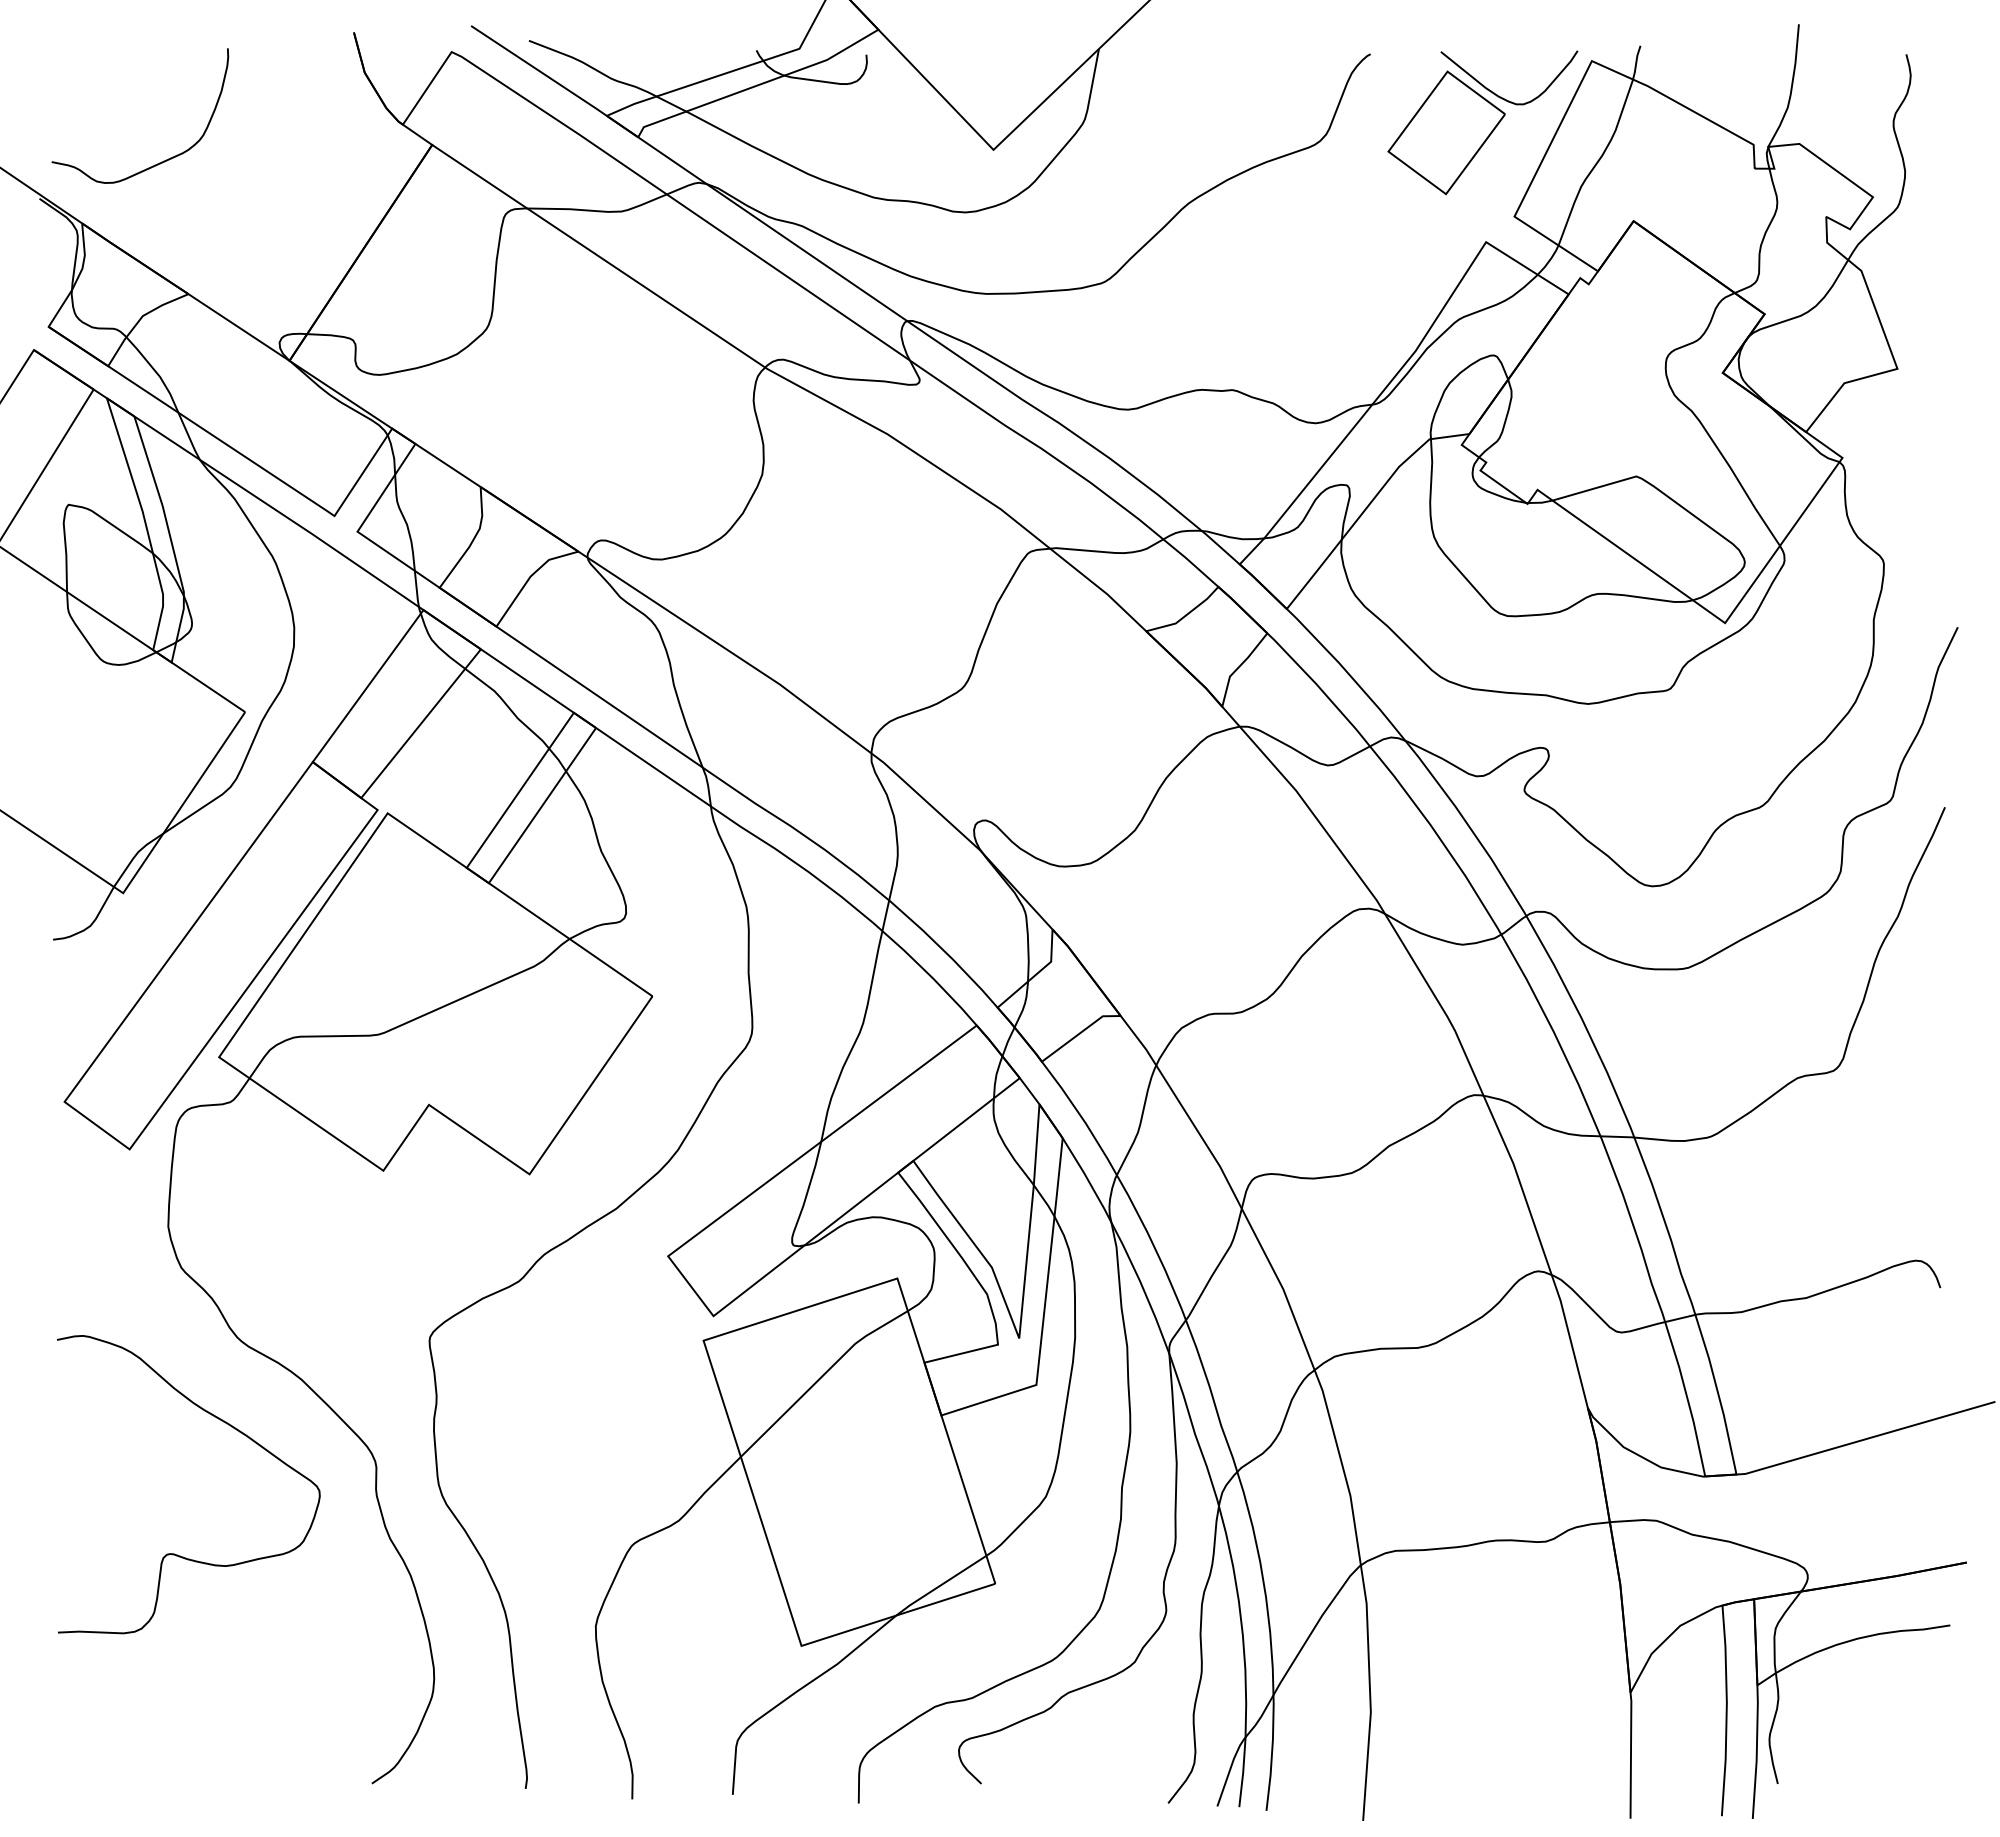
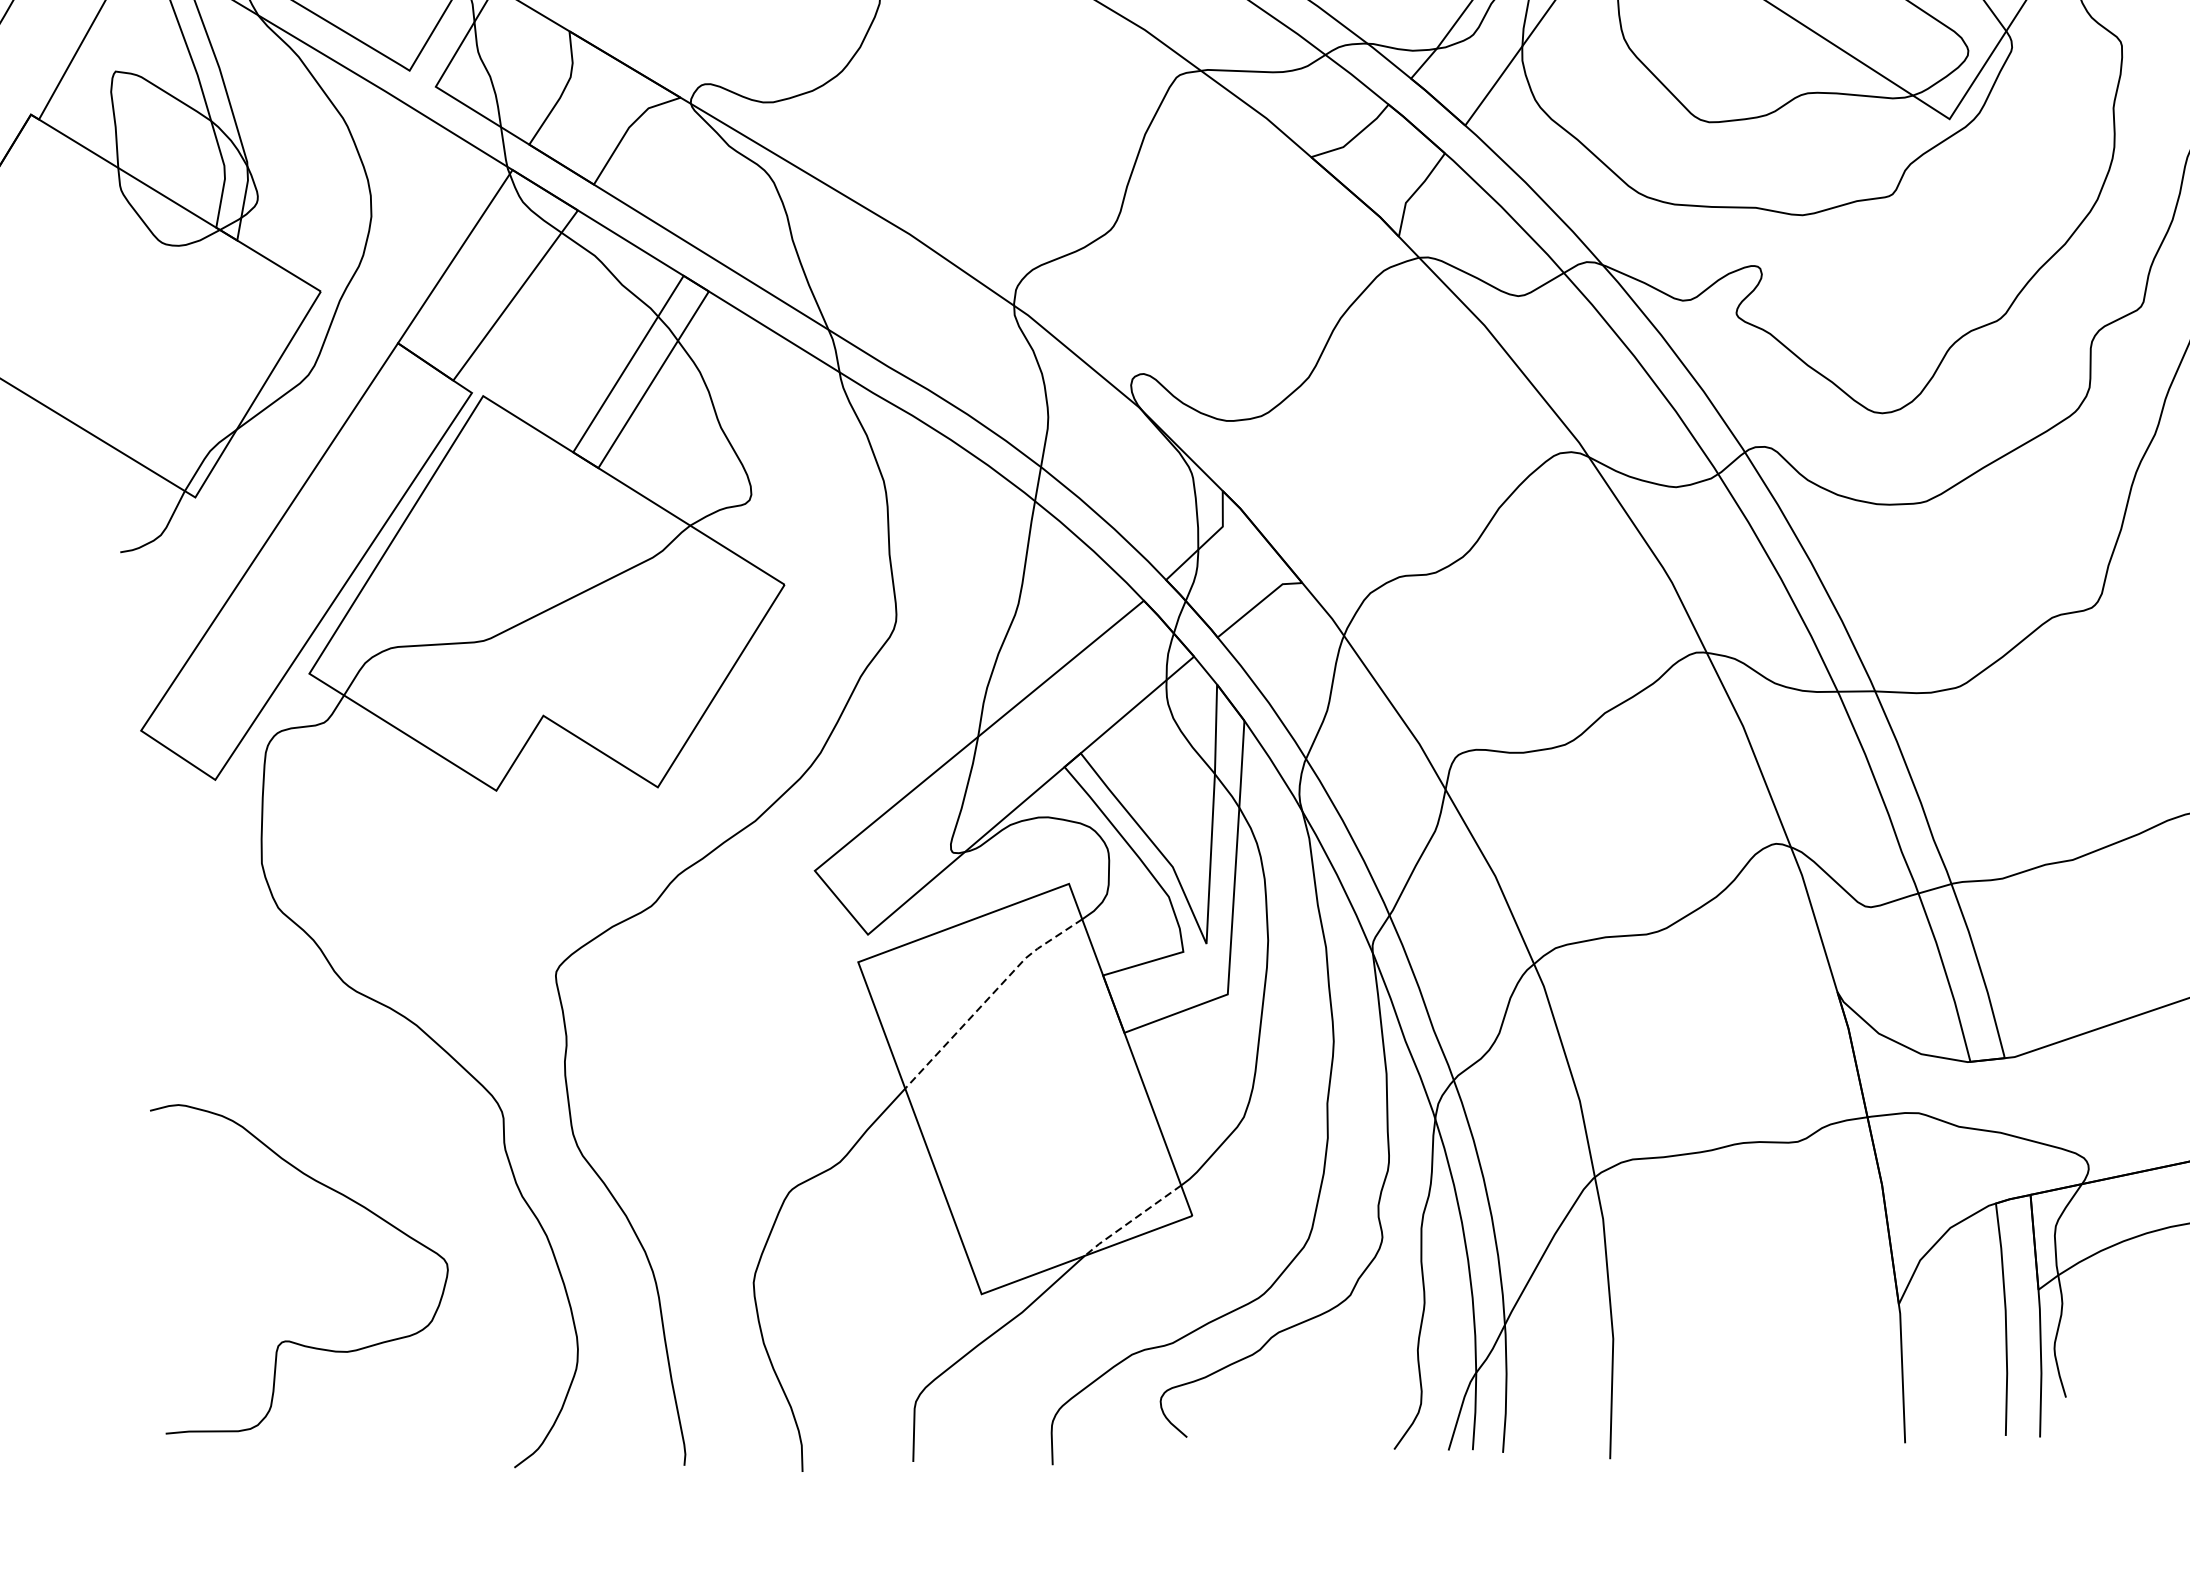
line: (821, 1377) -> (990, 996), solid -> dashed
curve: (174, 1553) -> (290, 1340), moved
line: (940, 1585) -> (1131, 1220), solid -> dashed

